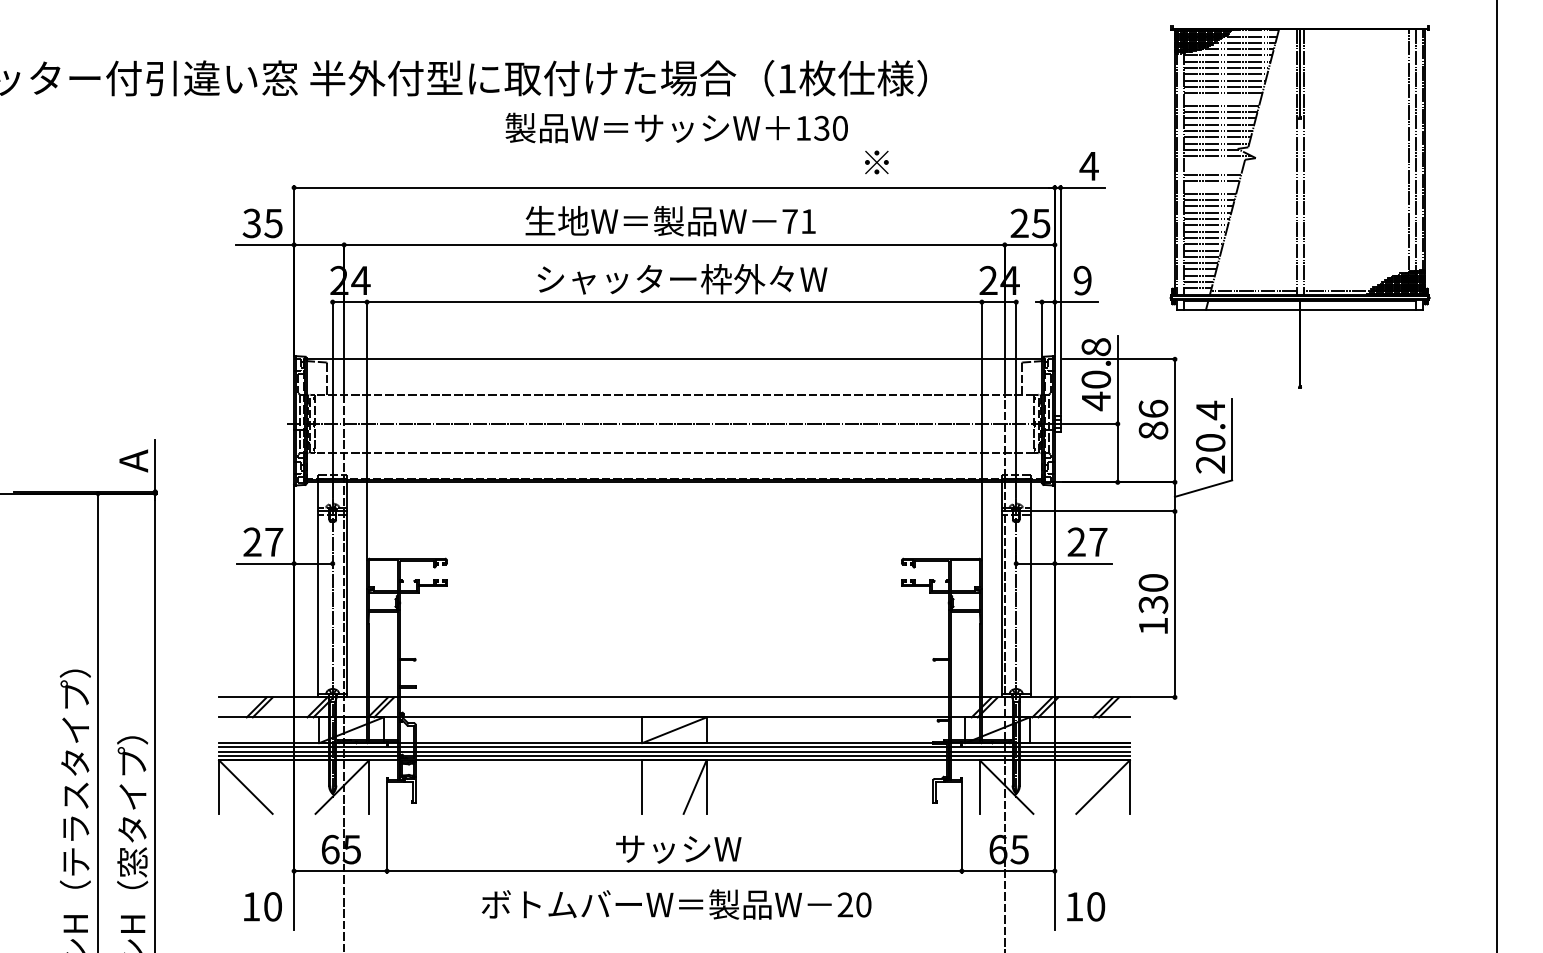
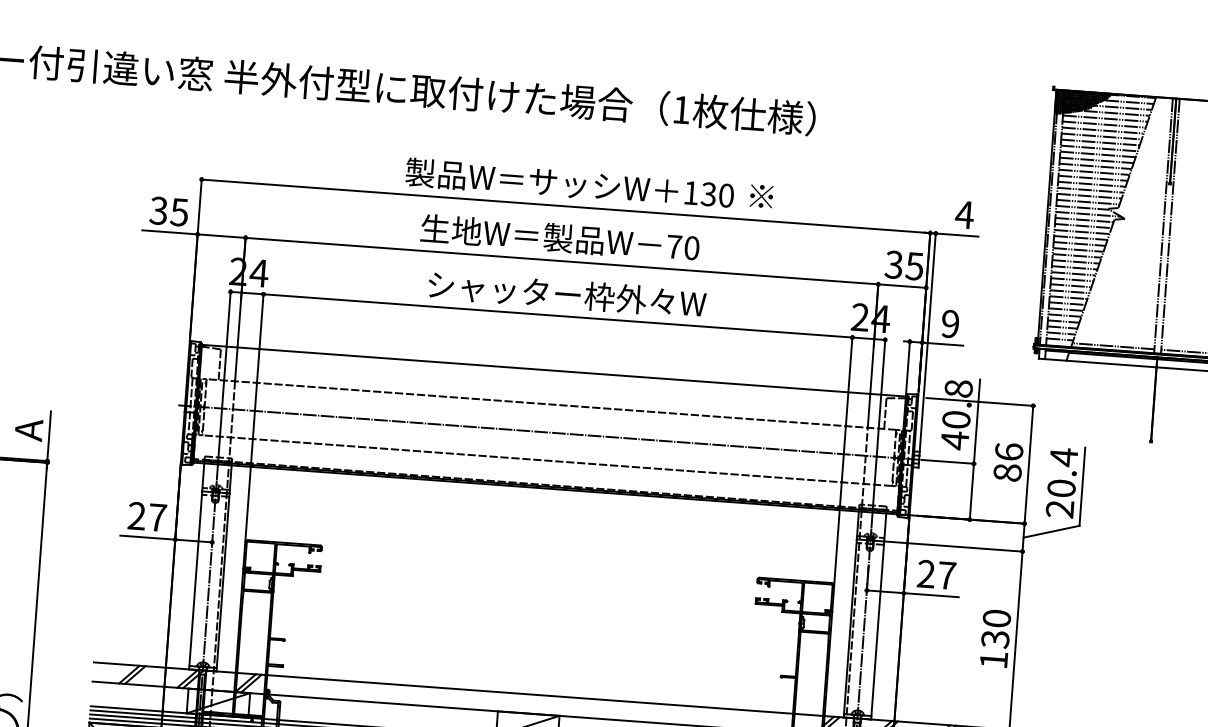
line: (1221, 99) -> (1096, 160), added
text: (676, 127) -> (569, 183), moved
line: (1213, 162) -> (1083, 220), added
line: (1212, 168) -> (1082, 225), added
line: (1210, 187) -> (1079, 243), added
text: (808, 221) -> (691, 248), 71 -> 70
text: (1019, 223) -> (893, 264), 25 -> 35

